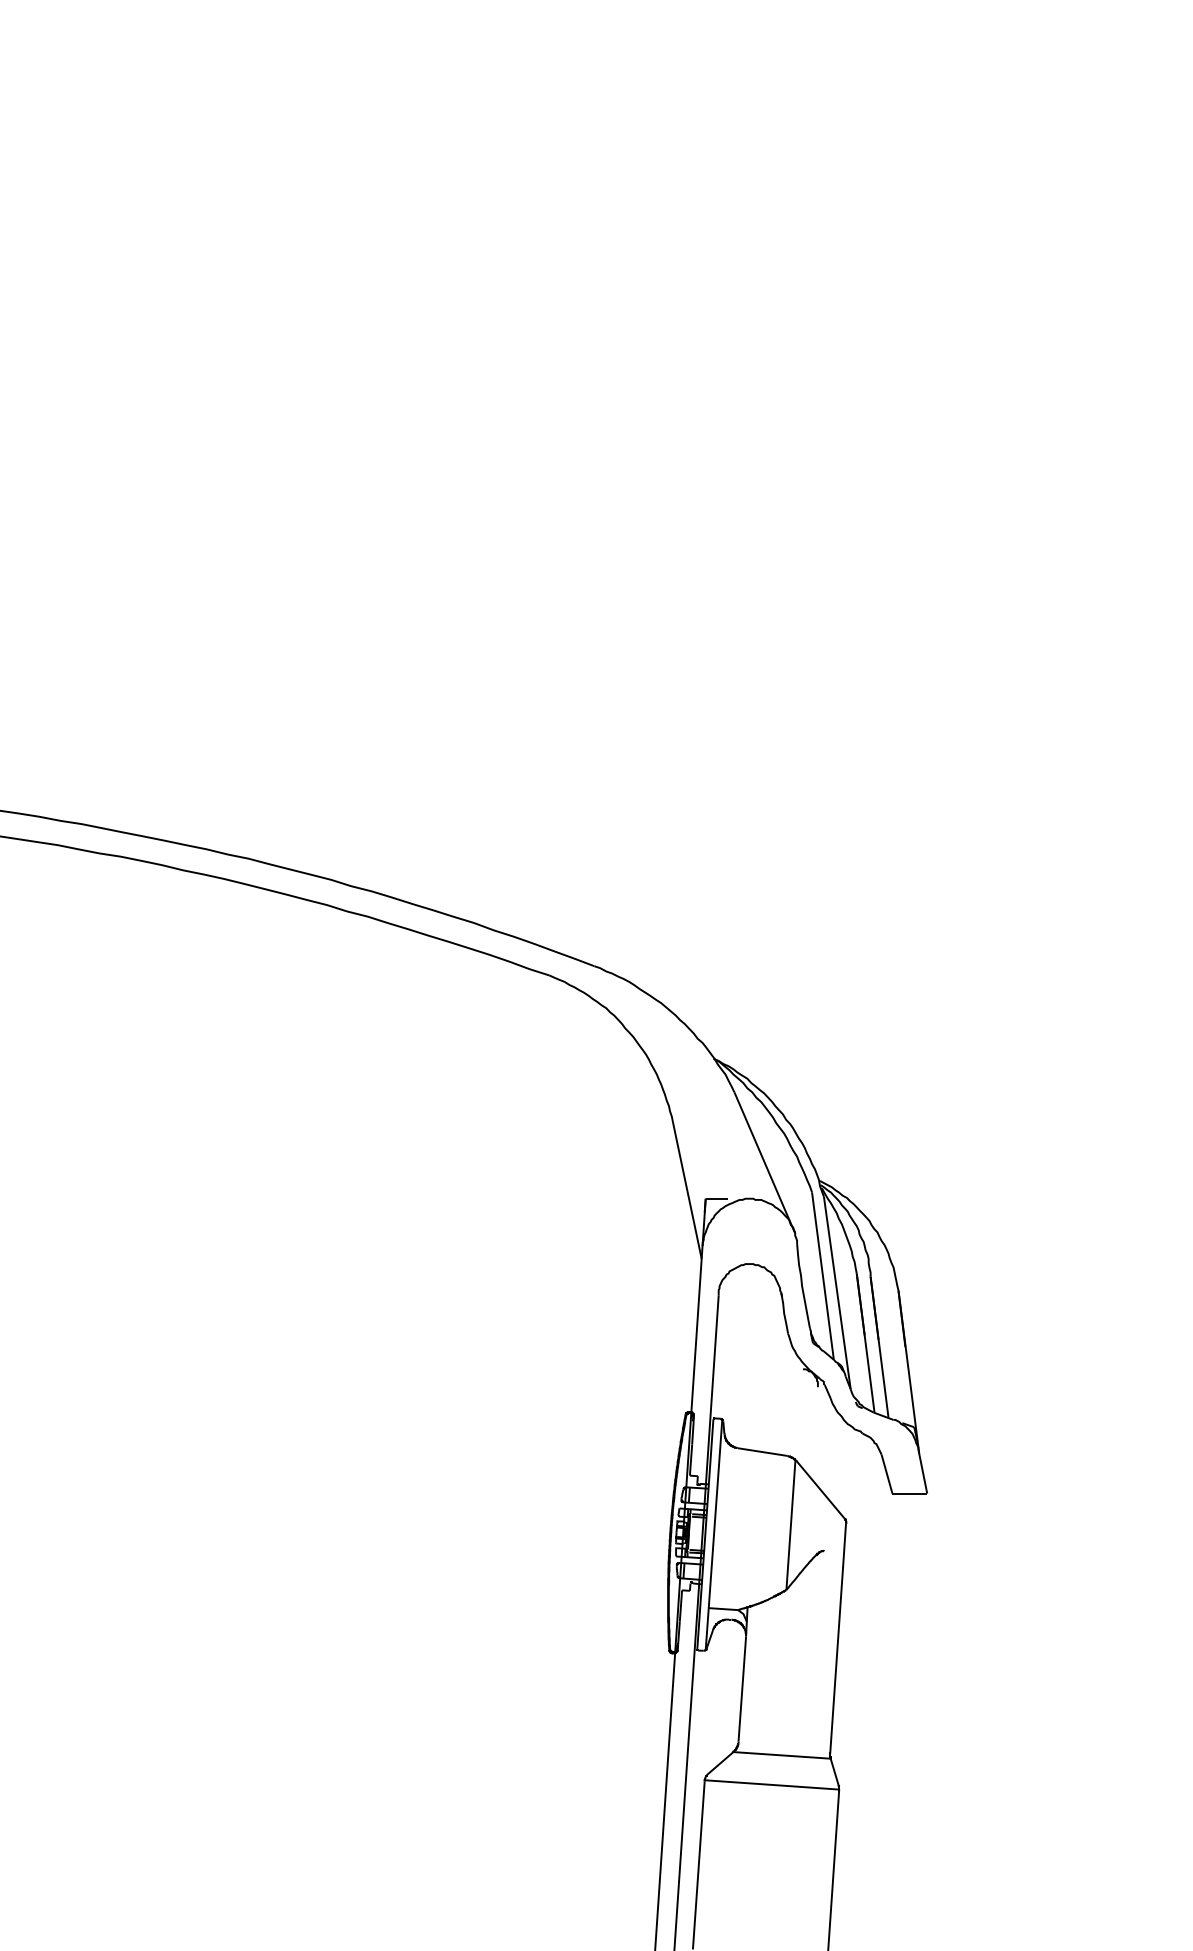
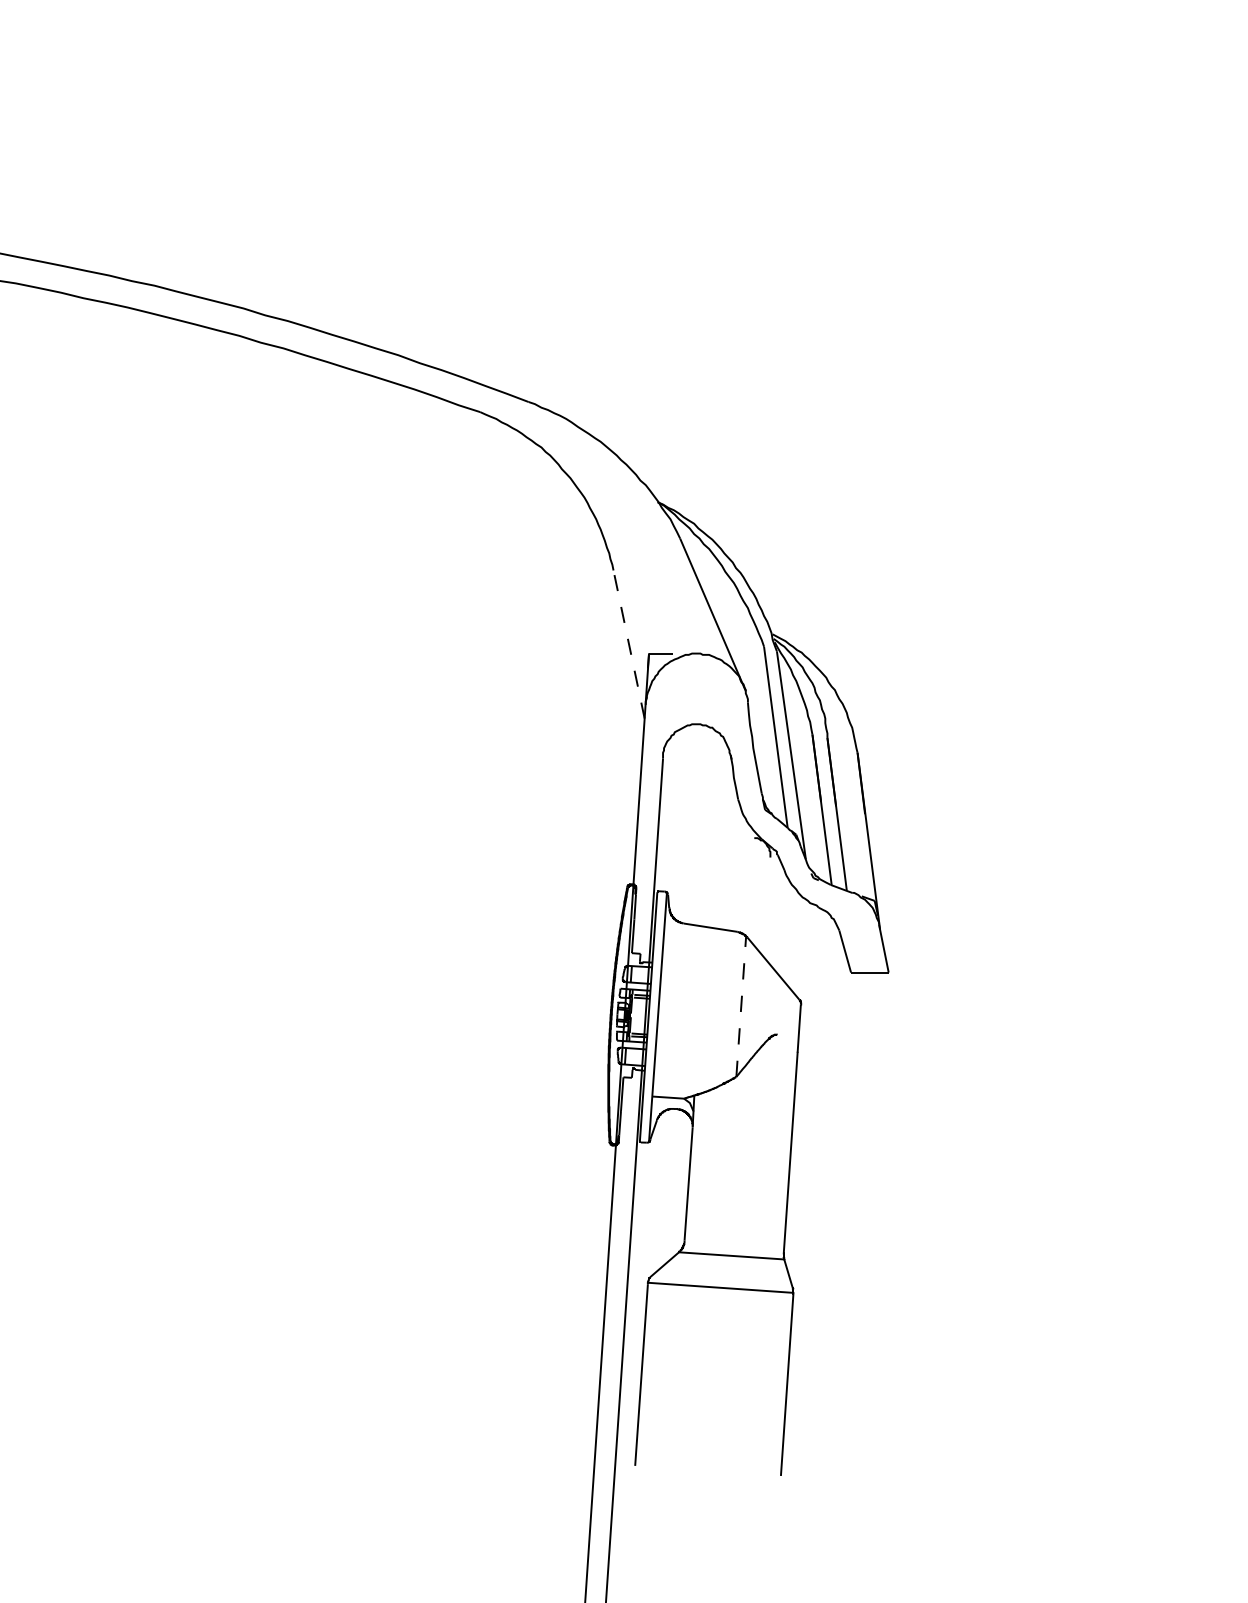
line: (687, 1190) -> (629, 644), solid -> dashed
line: (790, 1524) -> (740, 1006), solid -> dashed

